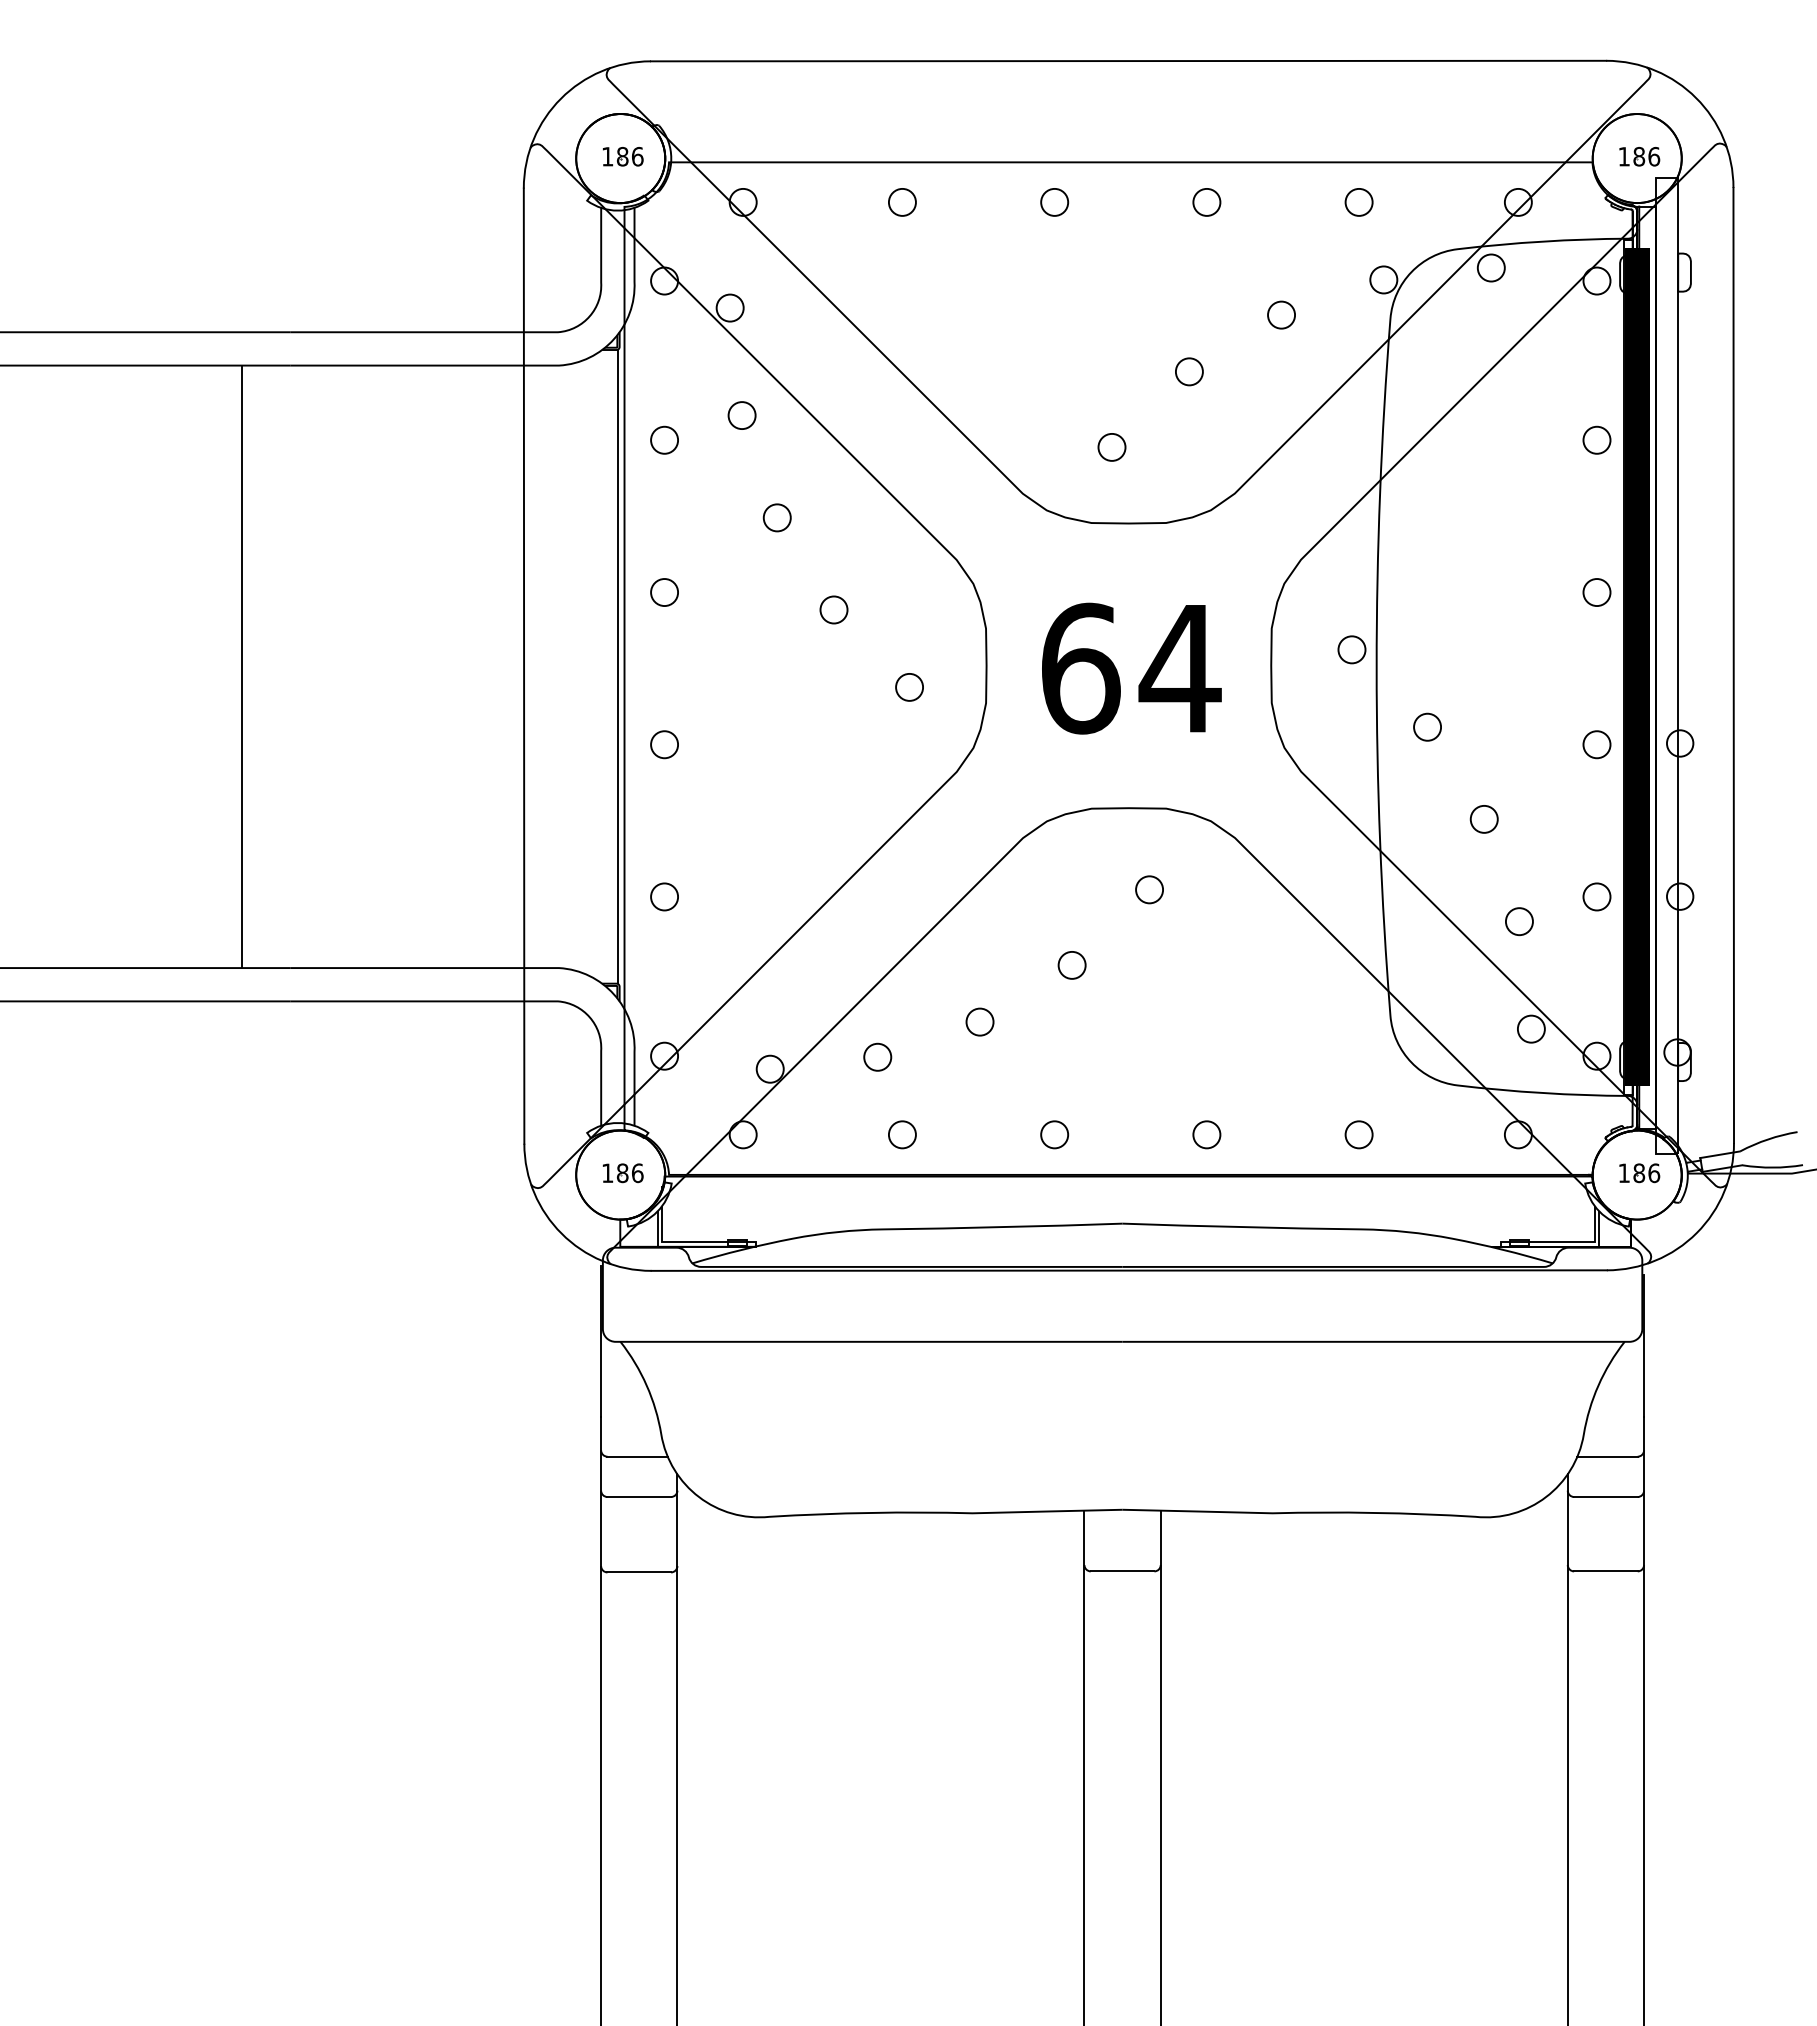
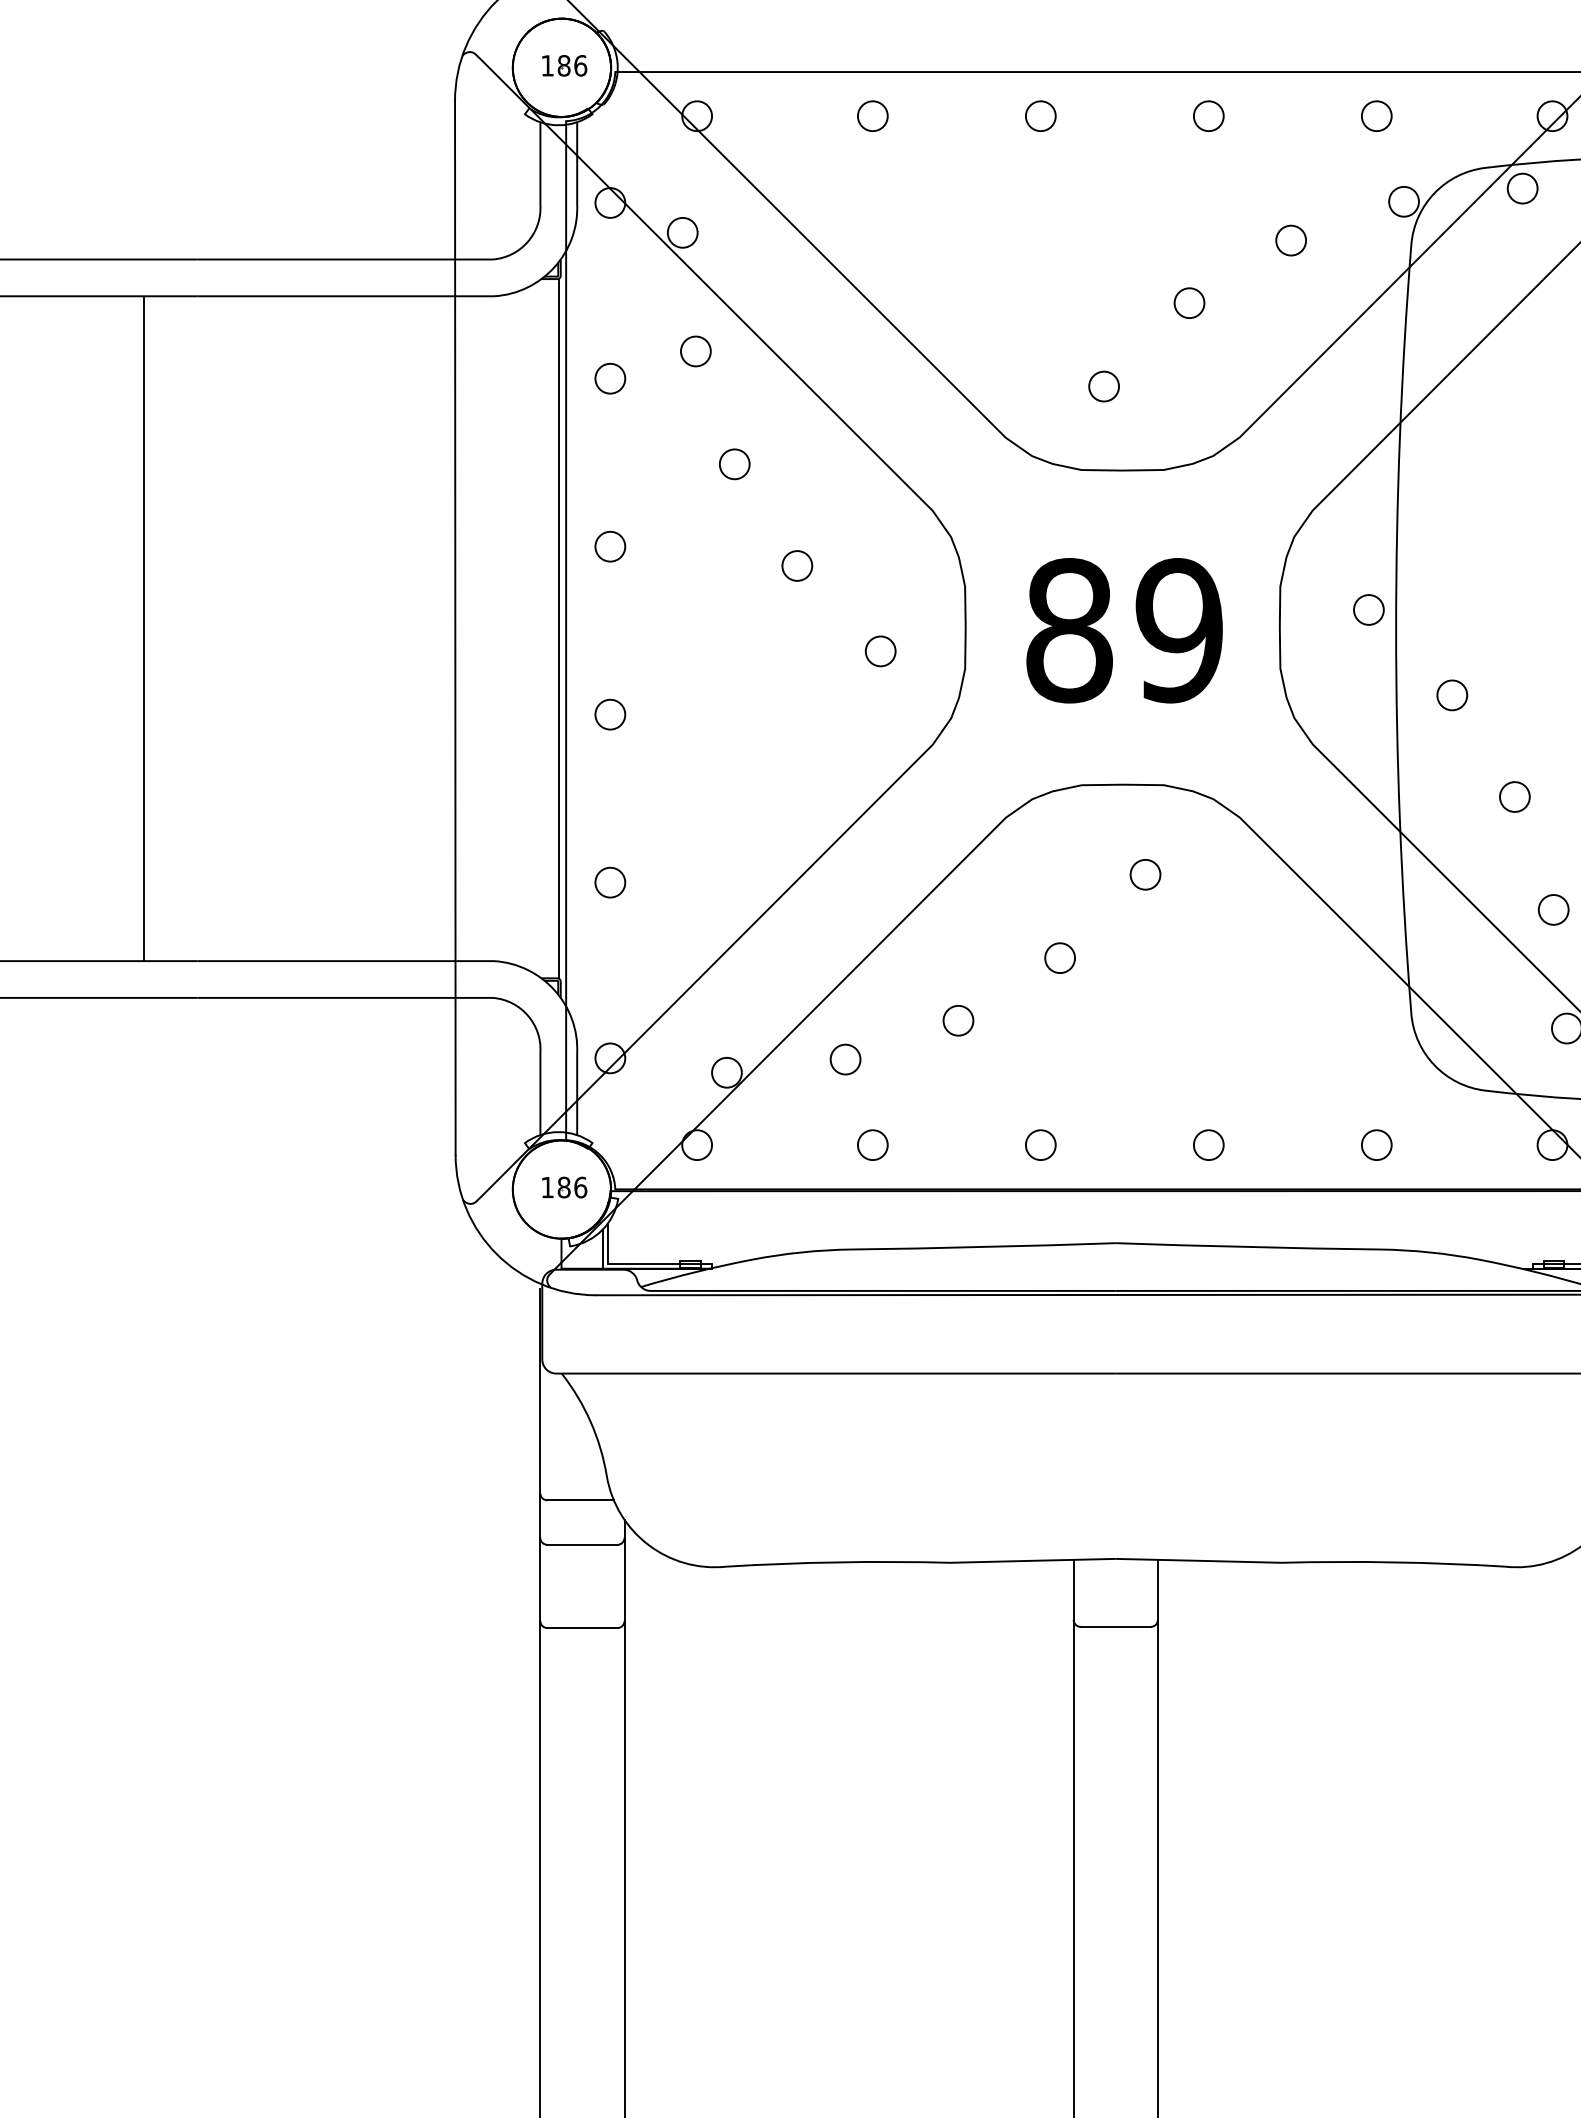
text: (1131, 668) -> (1125, 630), 64 -> 89

